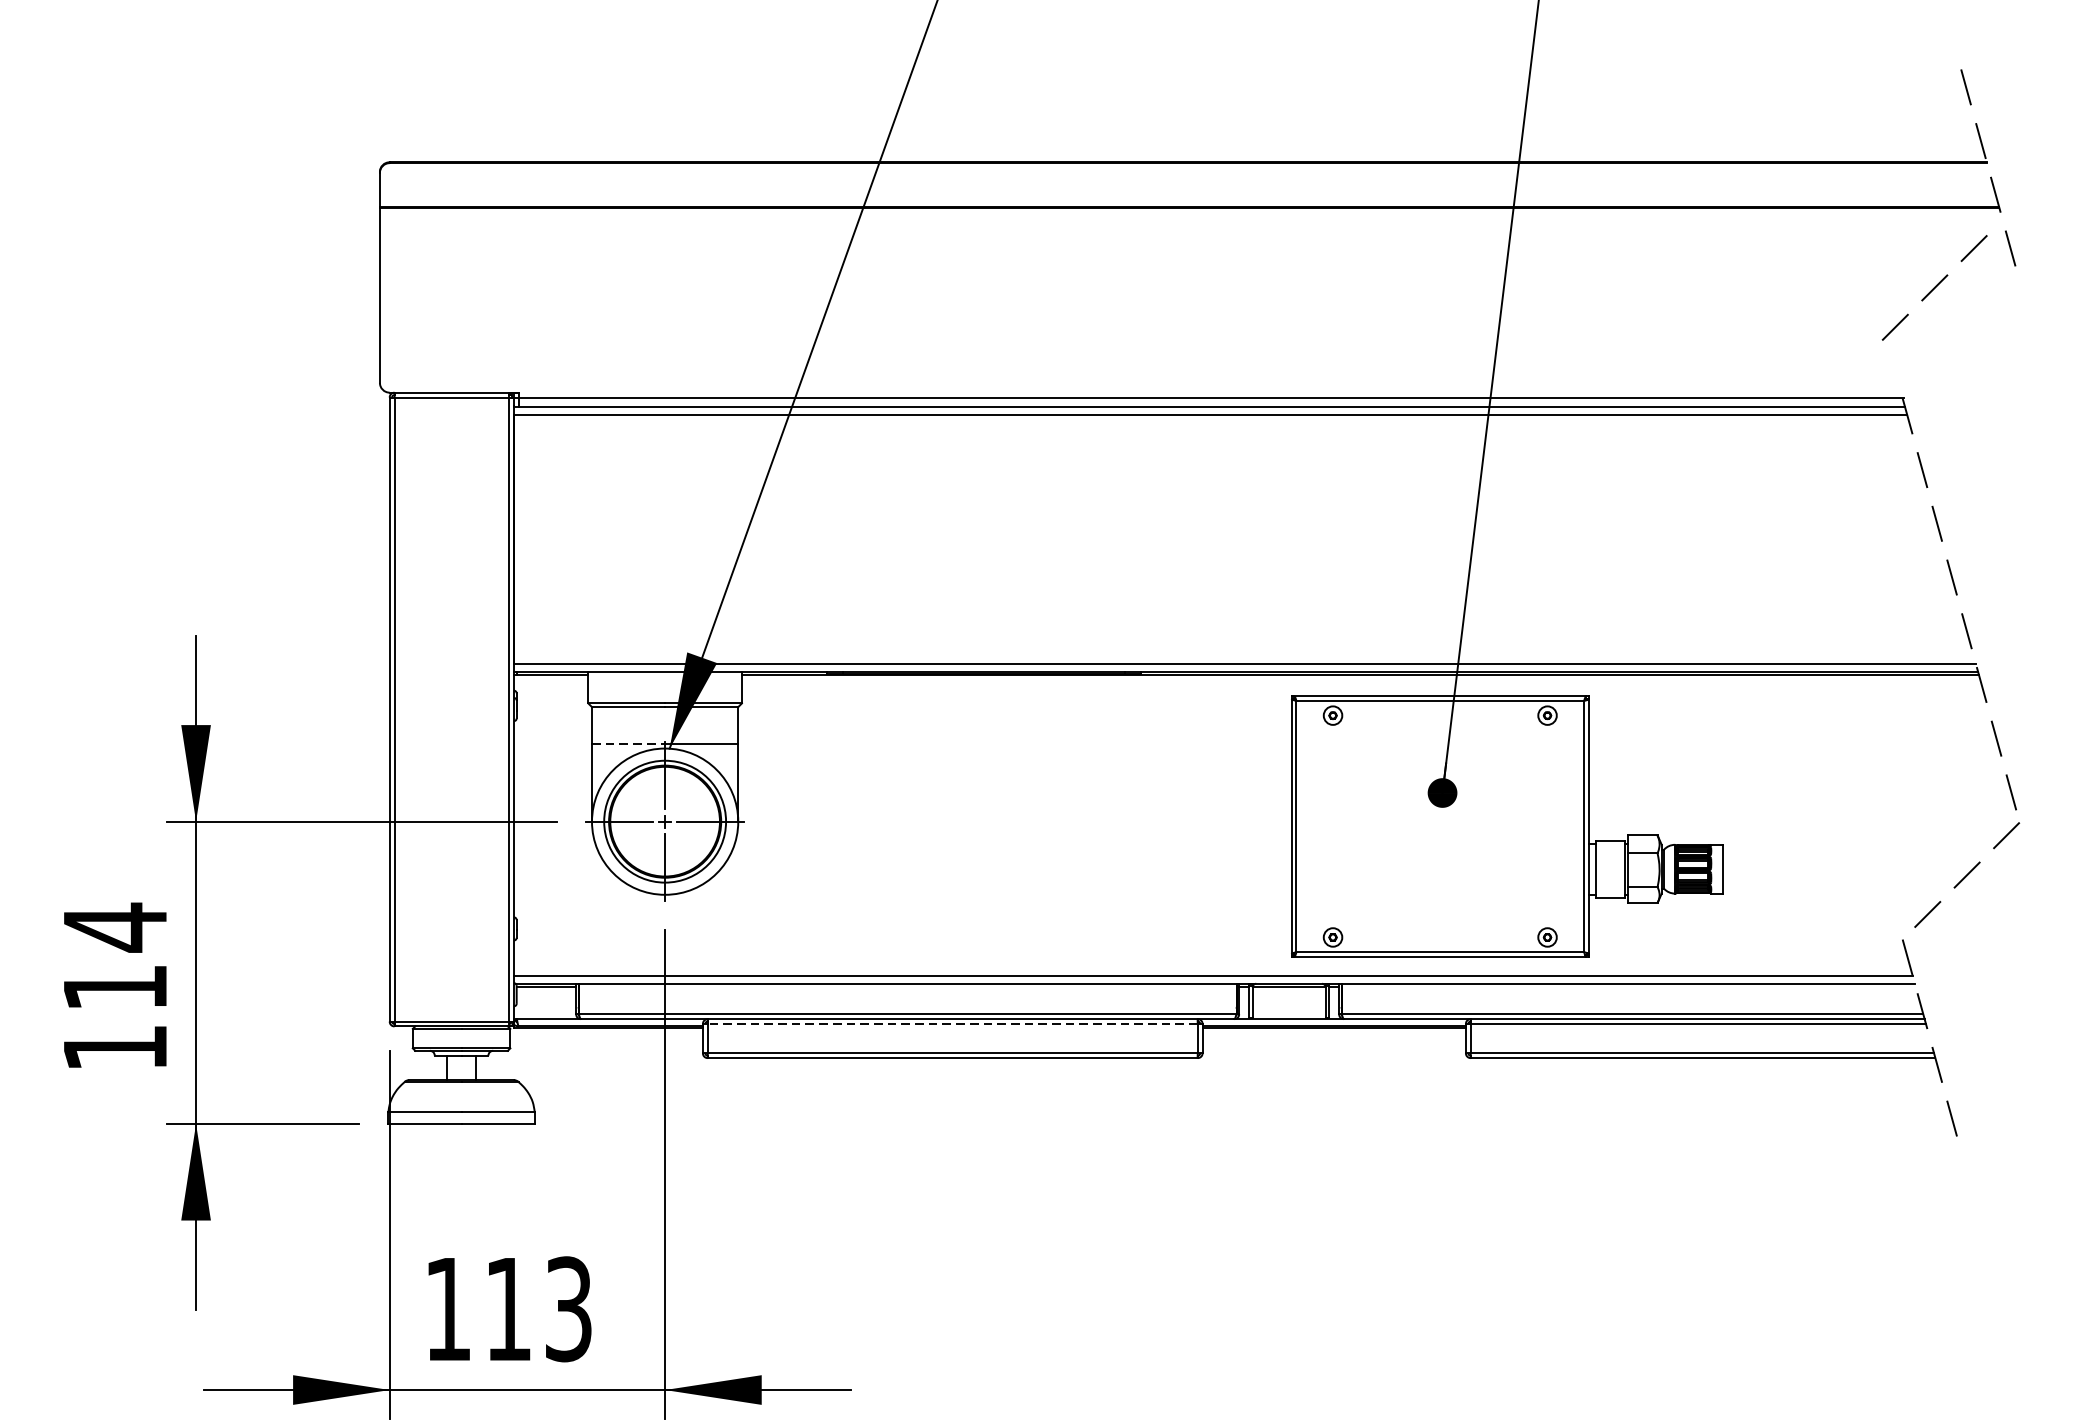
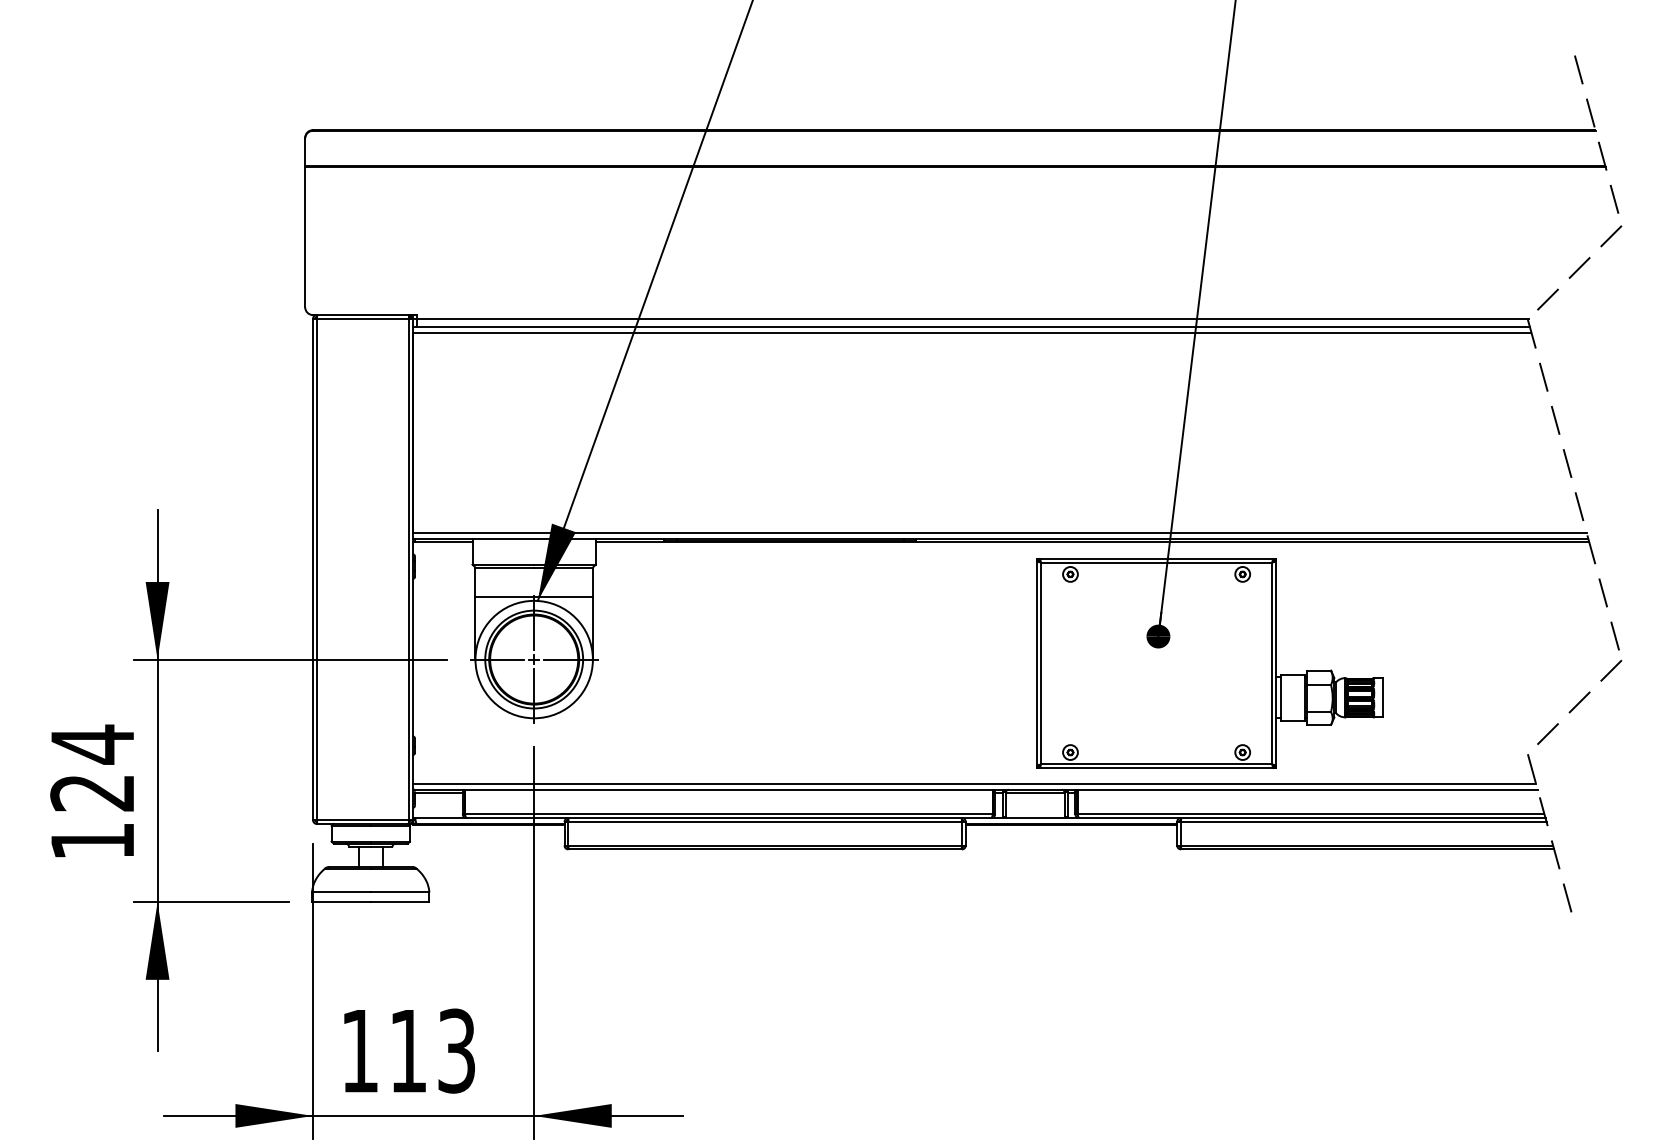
line: (1934, 287) -> (1579, 267), moved
line: (629, 743) -> (505, 596), dashed -> solid
text: (113, 988) -> (91, 793), 114 -> 124
line: (953, 1024) -> (765, 822), dashed -> solid

